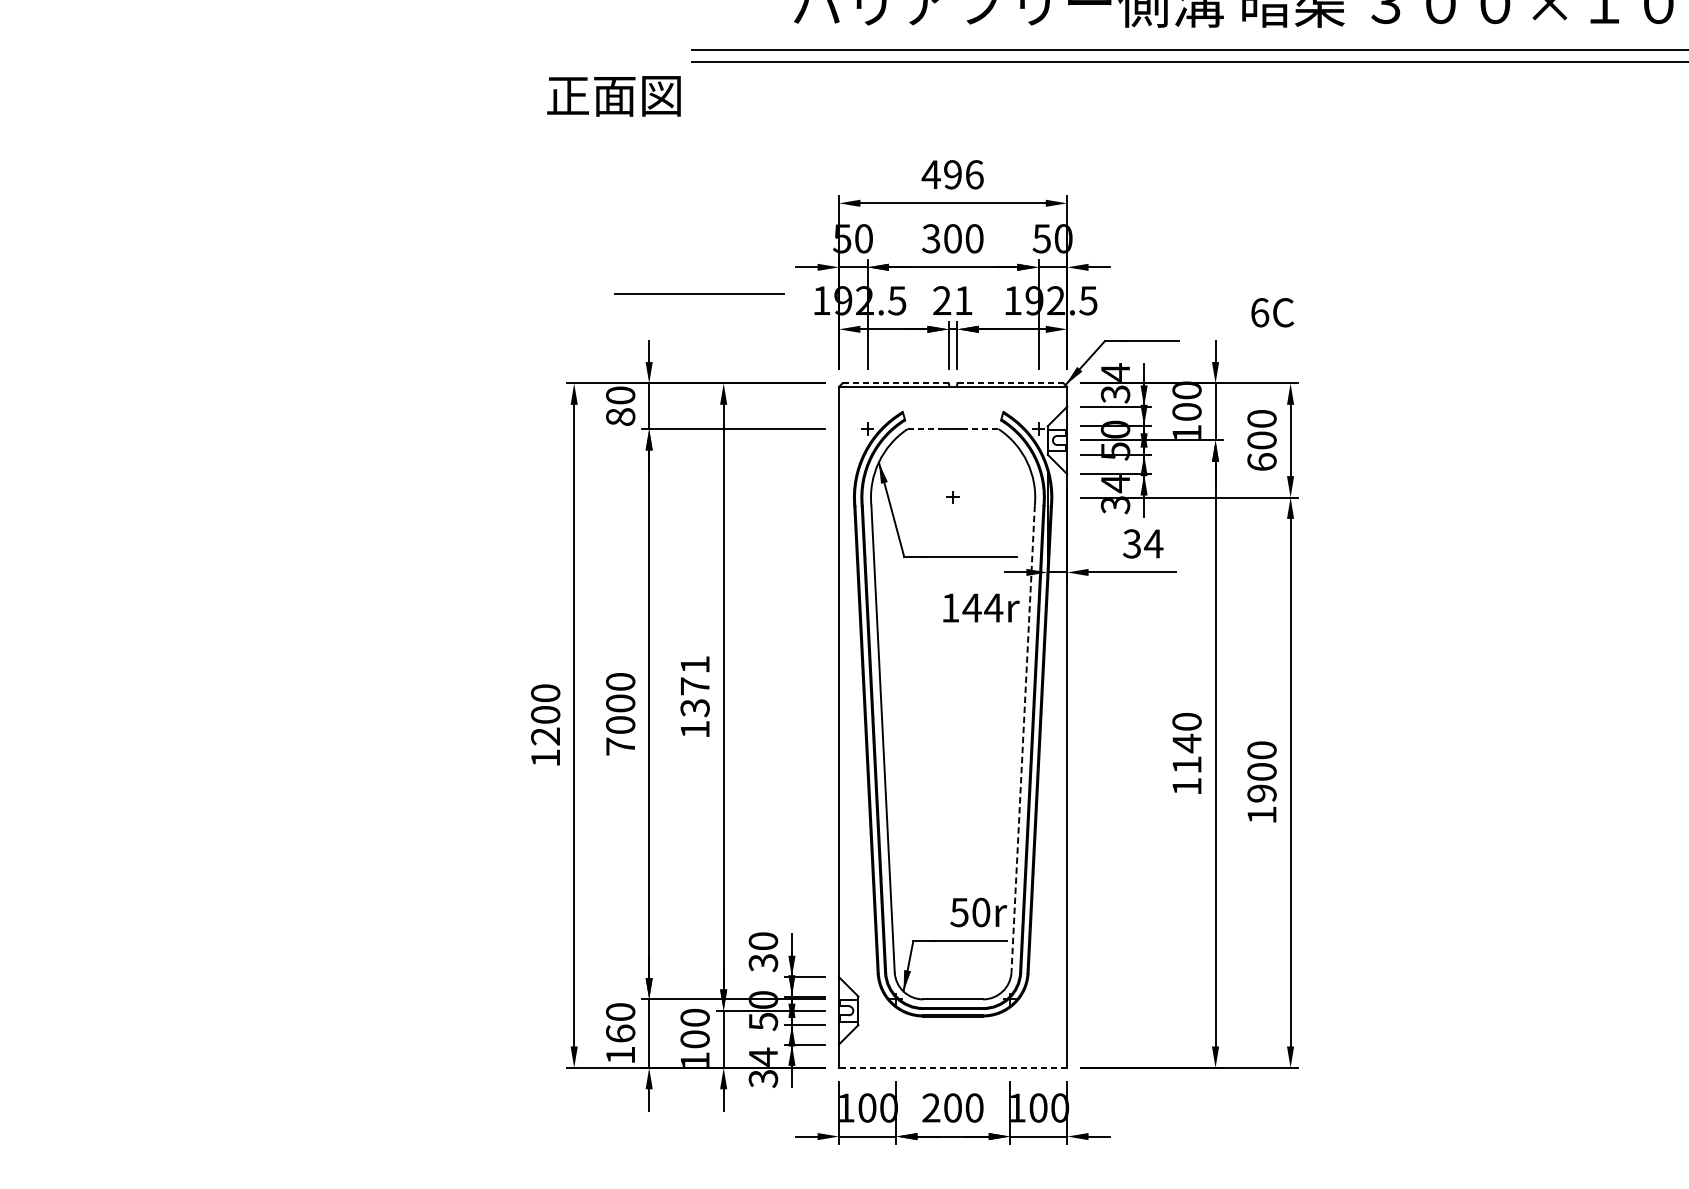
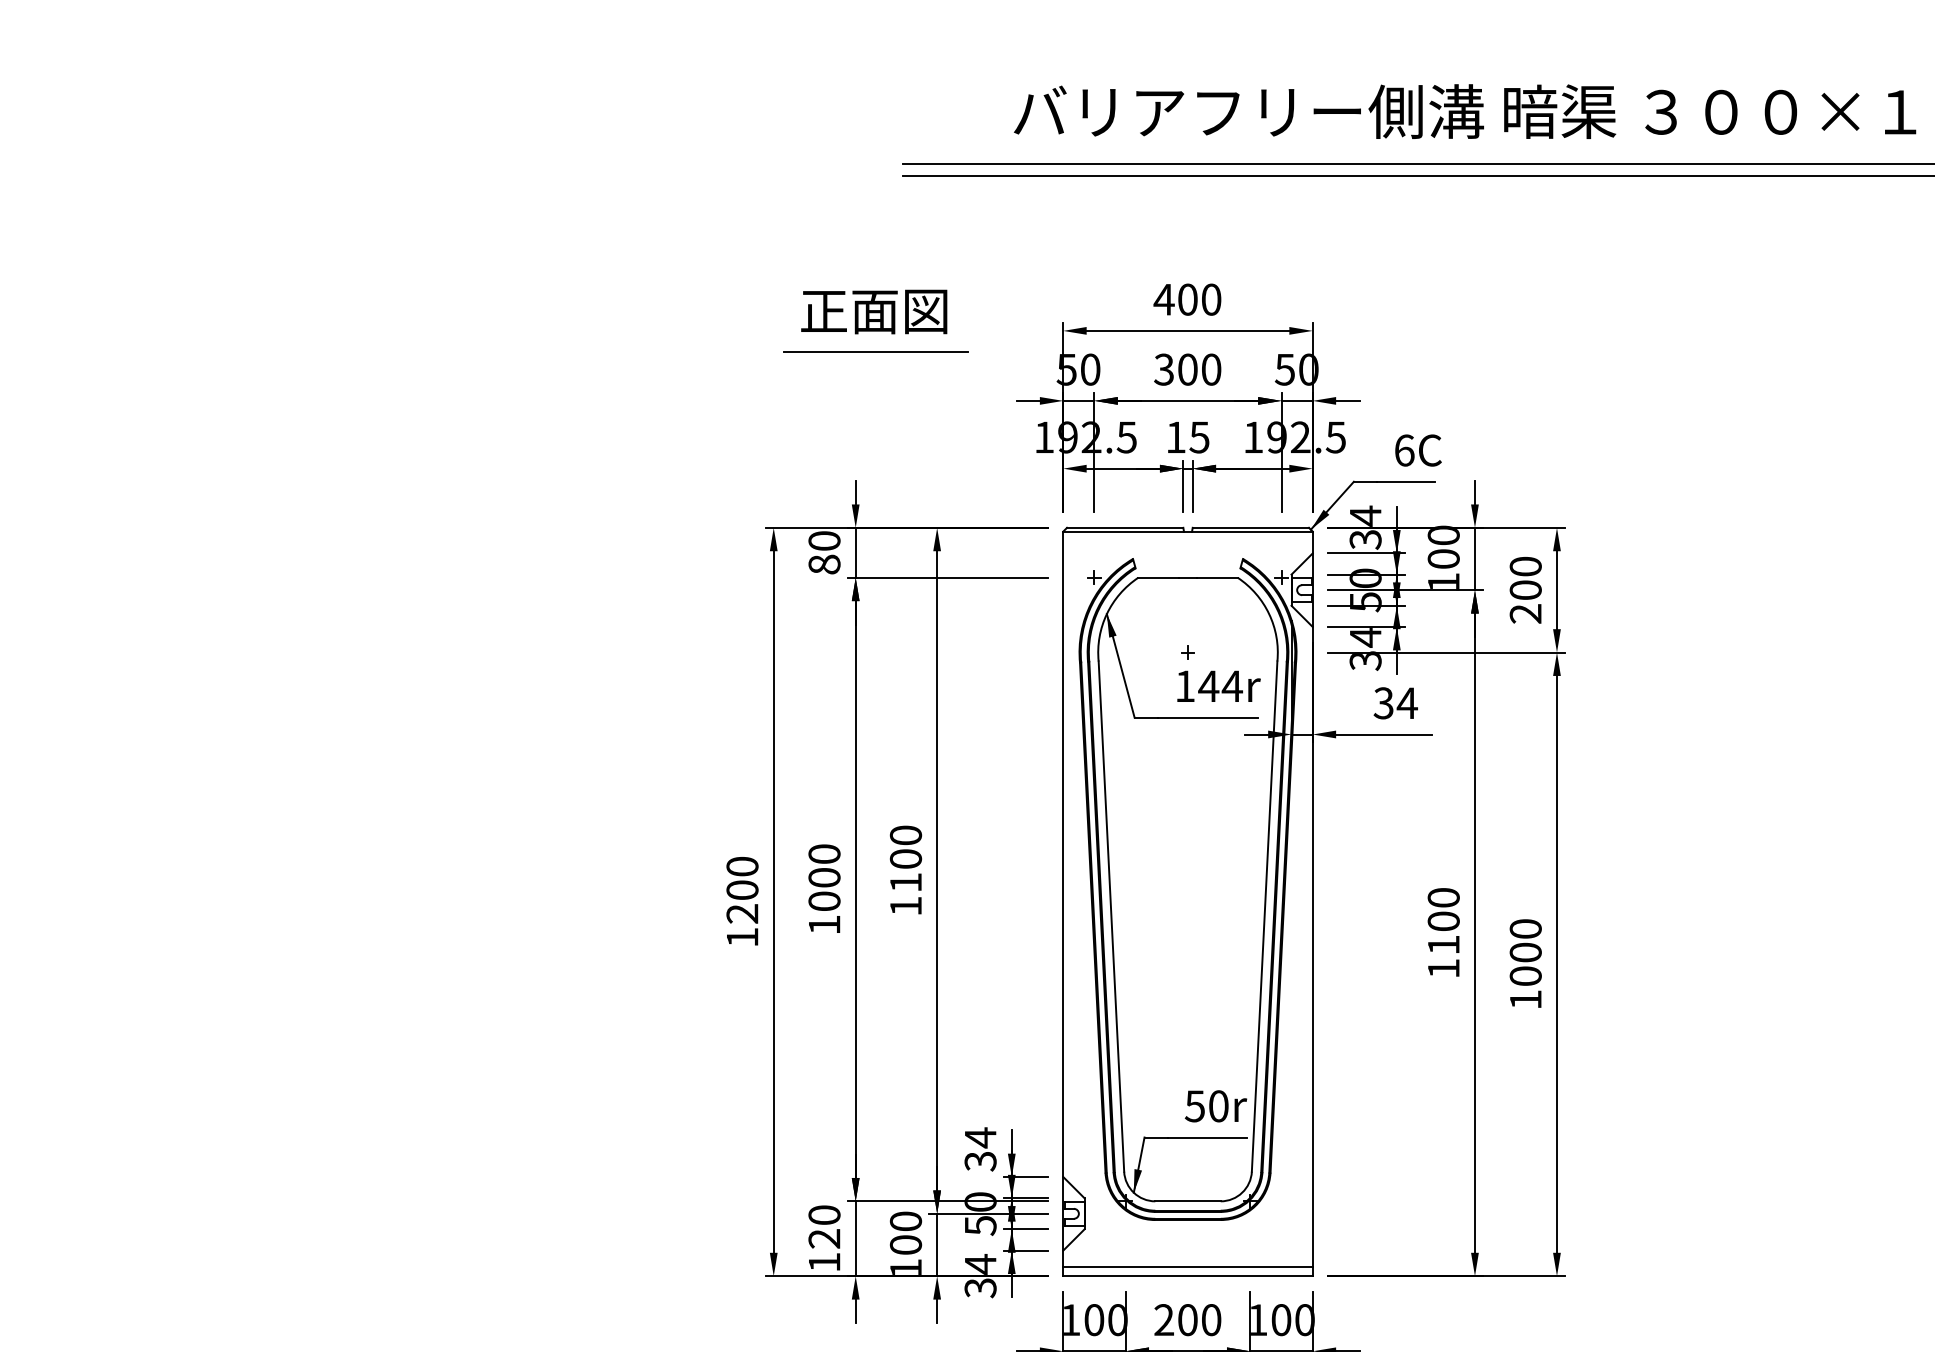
text: (614, 95) -> (874, 311), moved
text: (963, 174) -> (1199, 299), 496 -> 400
line: (699, 293) -> (875, 351), moved
text: (952, 300) -> (1187, 437), 21 -> 15
text: (1272, 312) -> (1418, 450), moved
line: (895, 383) -> (1125, 527), dashed -> solid
line: (1011, 383) -> (1251, 527), dashed -> solid
line: (927, 428) -> (1159, 577), dashed -> solid
line: (980, 428) -> (1218, 577), dashed -> solid
text: (1261, 461) -> (1525, 613), 600 -> 200
text: (980, 607) -> (1218, 685), moved
text: (694, 685) -> (905, 858), 1371 -> 1100
line: (1023, 739) -> (1264, 917), dashed -> solid
text: (1186, 743) -> (1443, 921), 1140 -> 1100
text: (620, 746) -> (824, 924), 7000 -> 1000
text: (1261, 793) -> (1525, 976), 1900 -> 1000
text: (763, 941) -> (980, 1137), 30 -> 34
text: (620, 1033) -> (824, 1238), 160 -> 120
line: (952, 1059) -> (1187, 1266), added
line: (953, 1068) -> (1188, 1276), dashed -> solid

